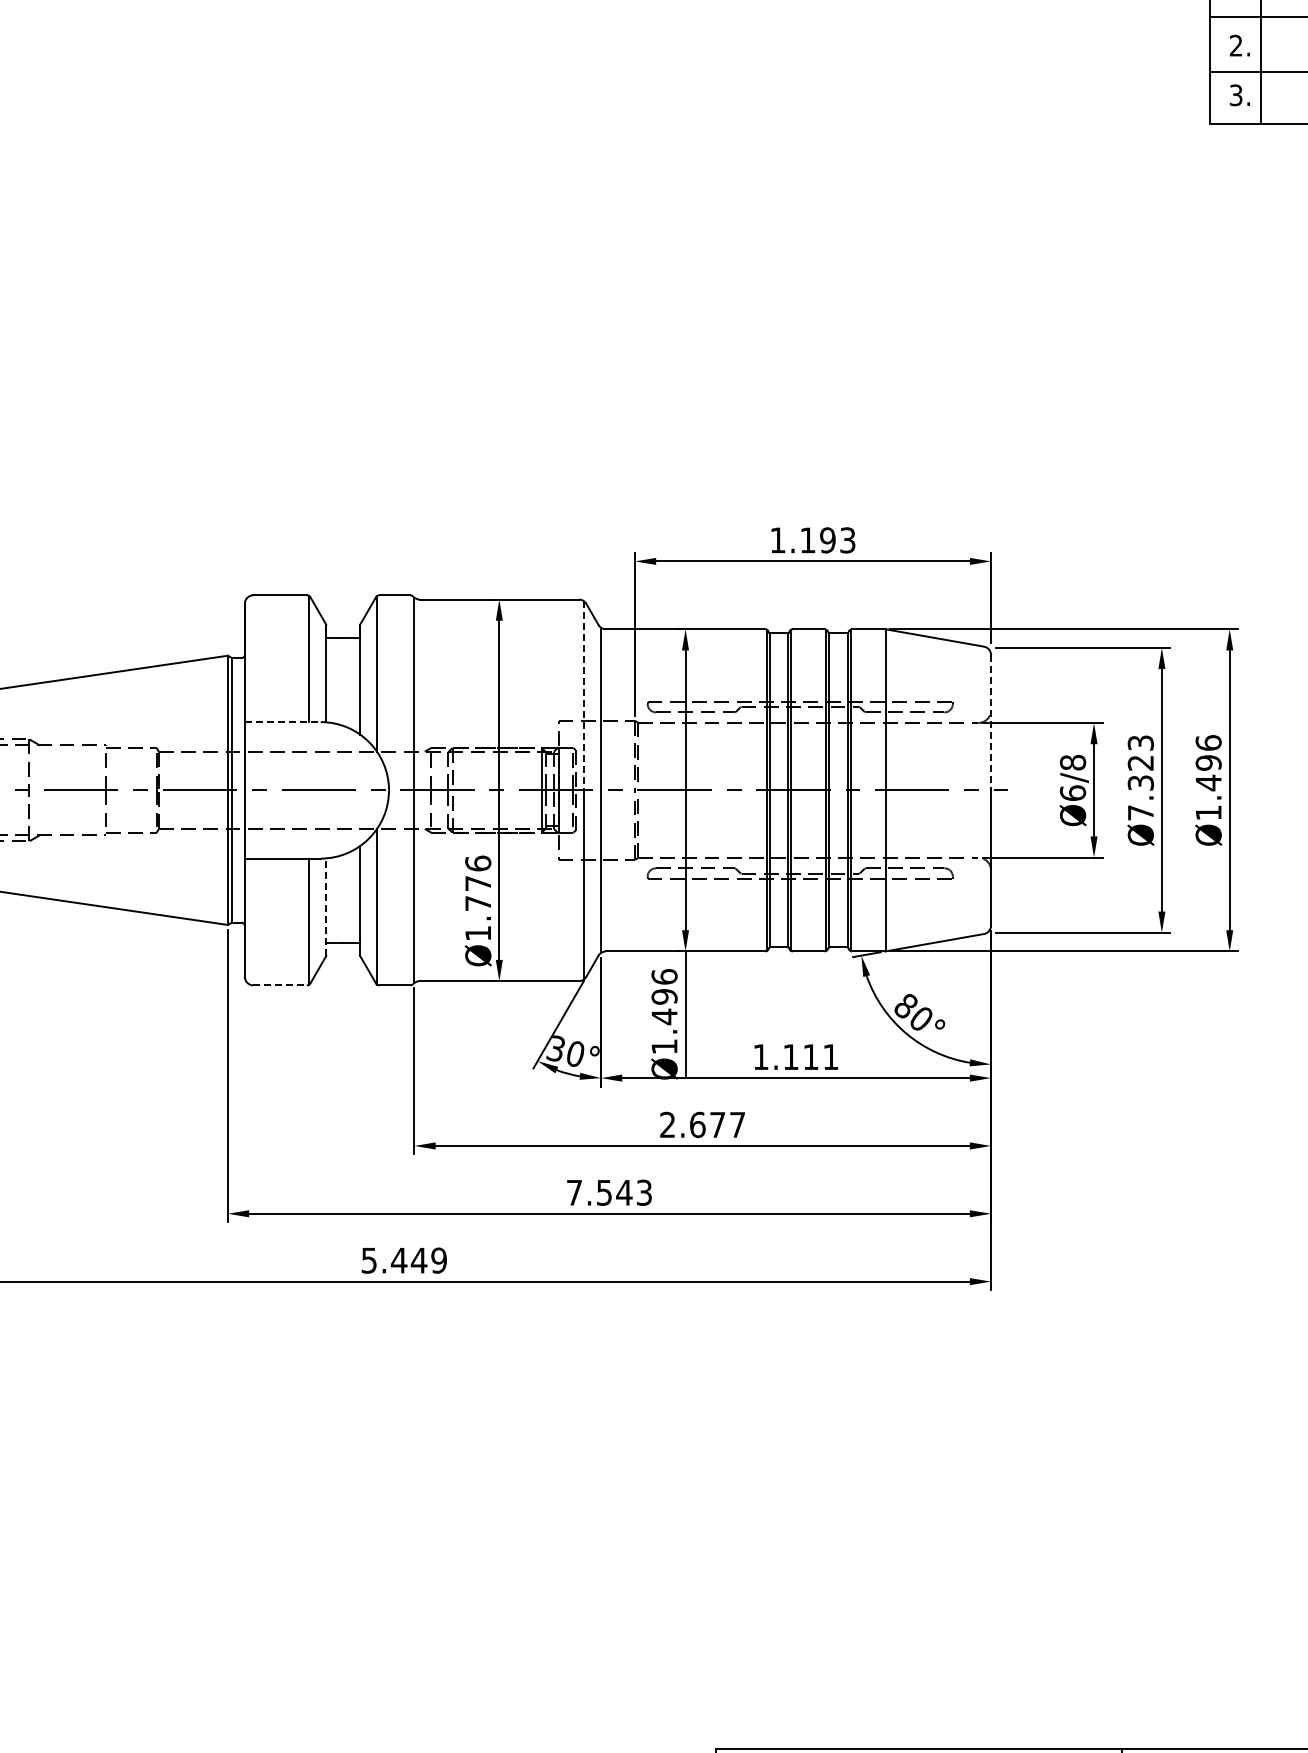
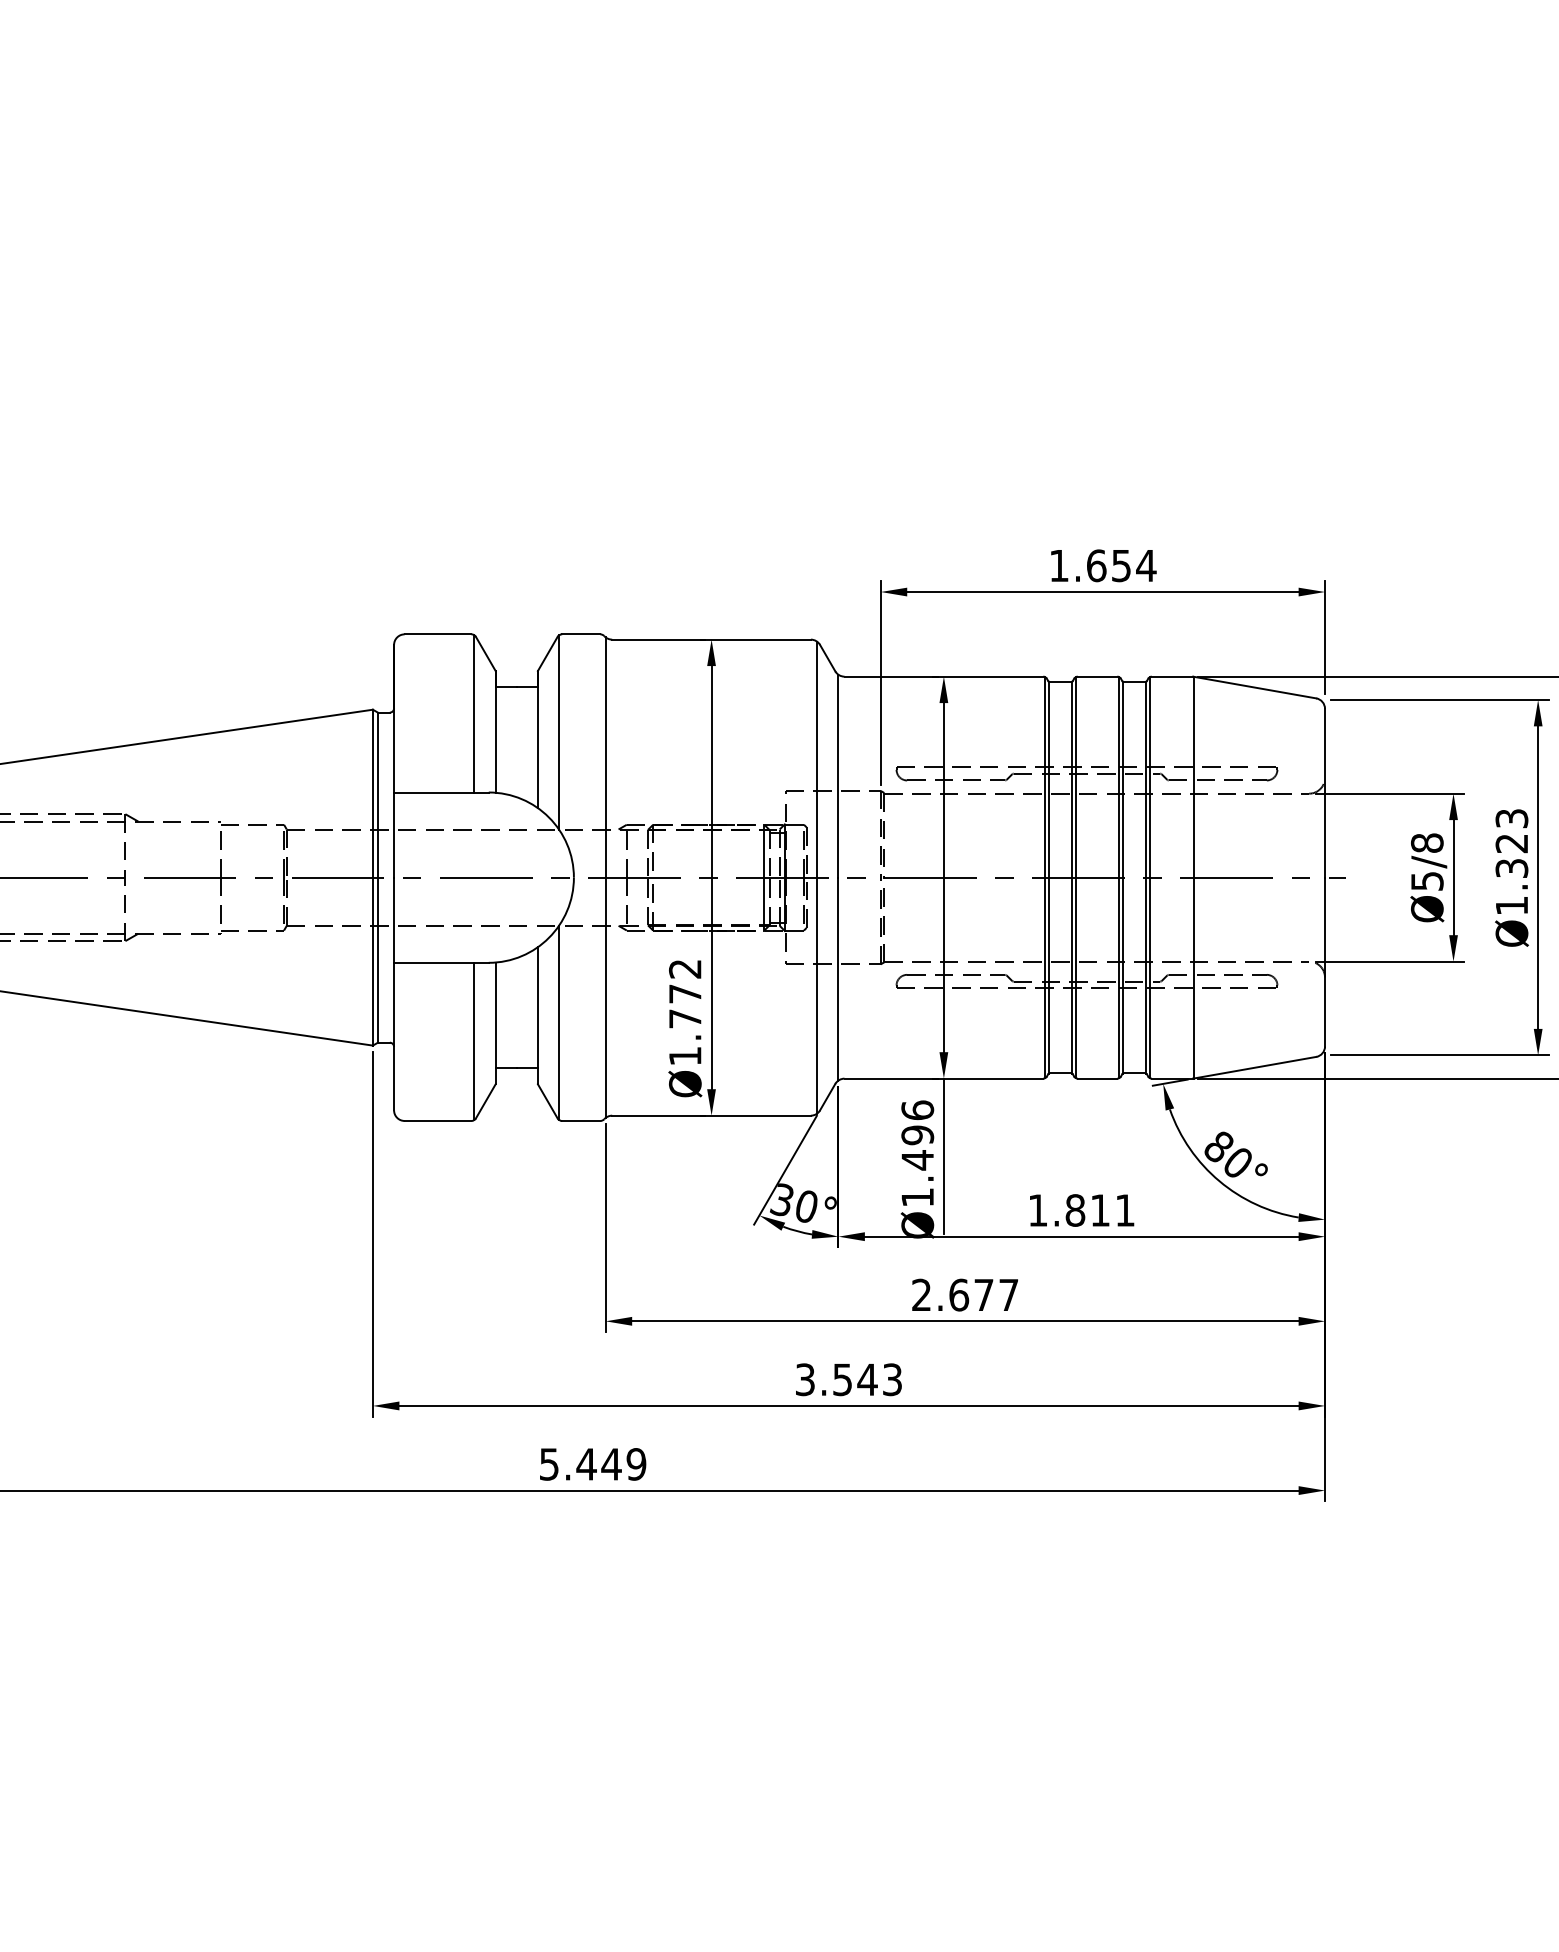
text: (828, 540) -> (1122, 565), 1.193 -> 1.654
line: (583, 695) -> (816, 759), dashed -> solid
line: (282, 722) -> (441, 793), dashed -> solid
line: (991, 722) -> (1325, 793), dashed -> solid
text: (1072, 792) -> (1426, 880), Ø6/8 -> Ø5/8
text: (1140, 812) -> (1511, 905), Ø7.323 -> Ø1.323
text: (478, 863) -> (685, 968), Ø1.776 -> Ø1.772
line: (326, 907) -> (495, 1023), dashed -> solid
line: (280, 985) -> (438, 1121), dashed -> solid
text: (790, 1057) -> (1074, 1210), 1.111 -> 1.811
text: (574, 1192) -> (805, 1379), 7.543 -> 3.543

